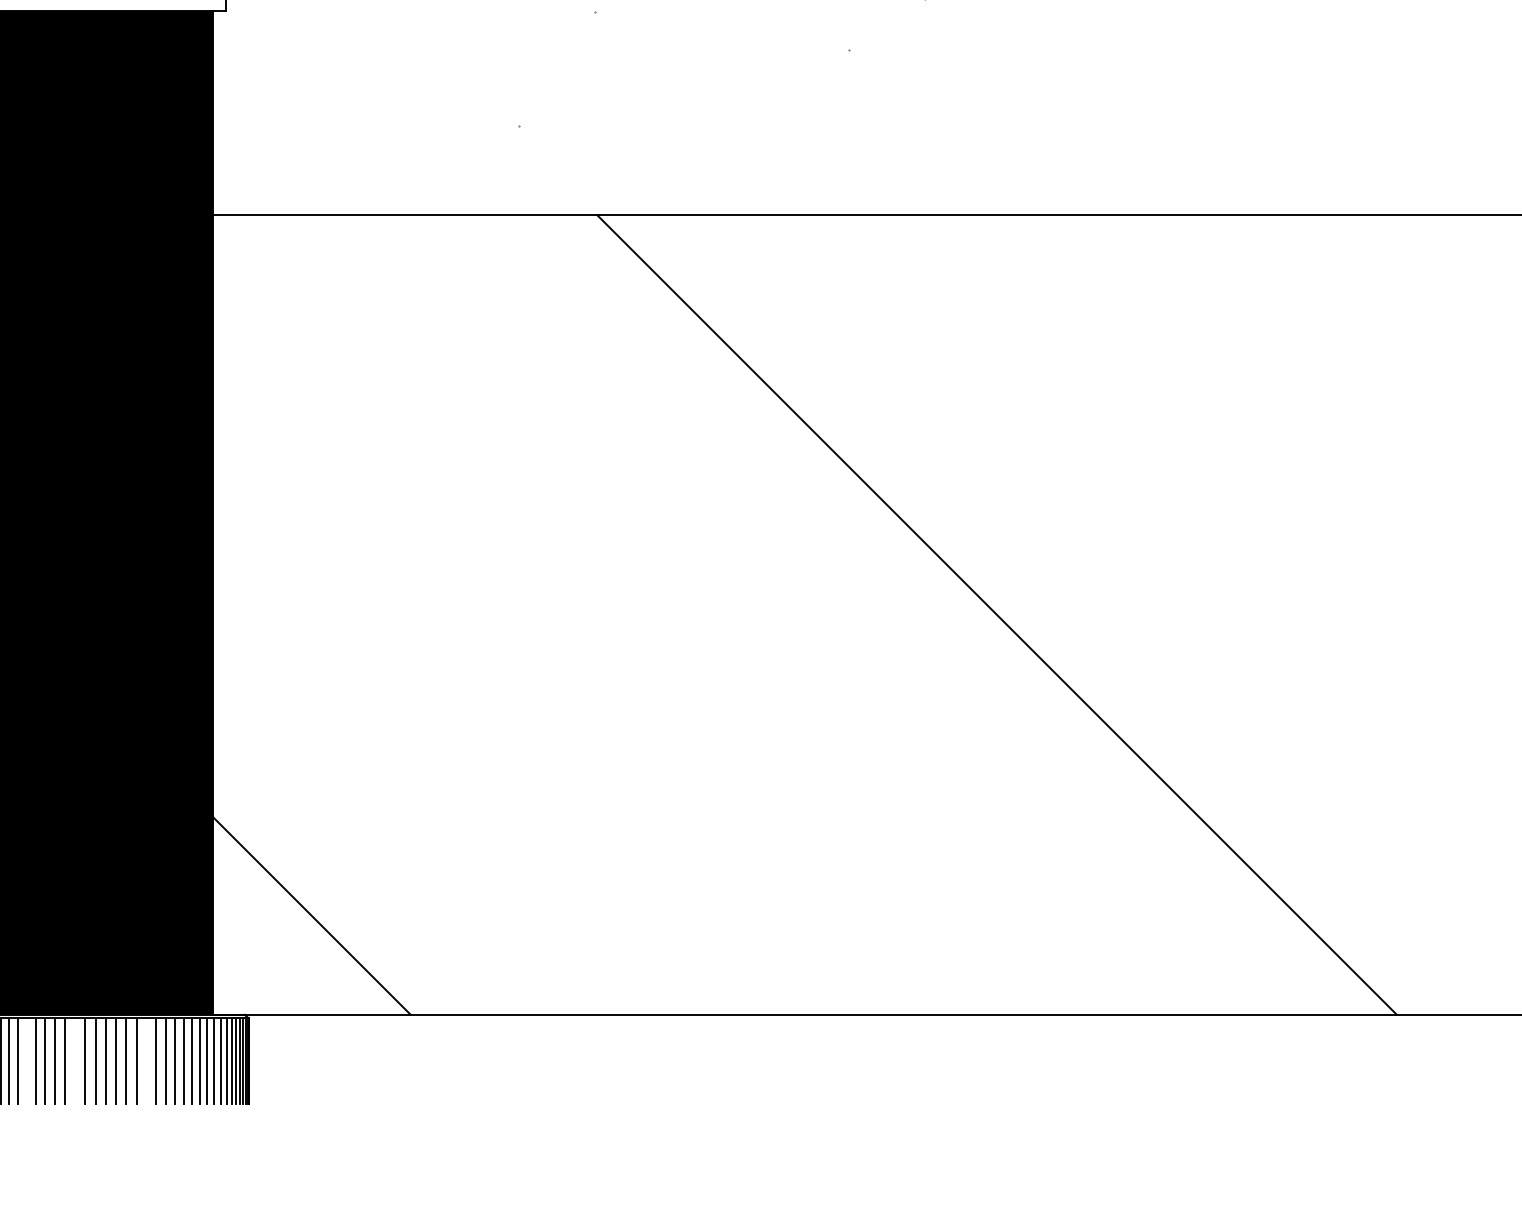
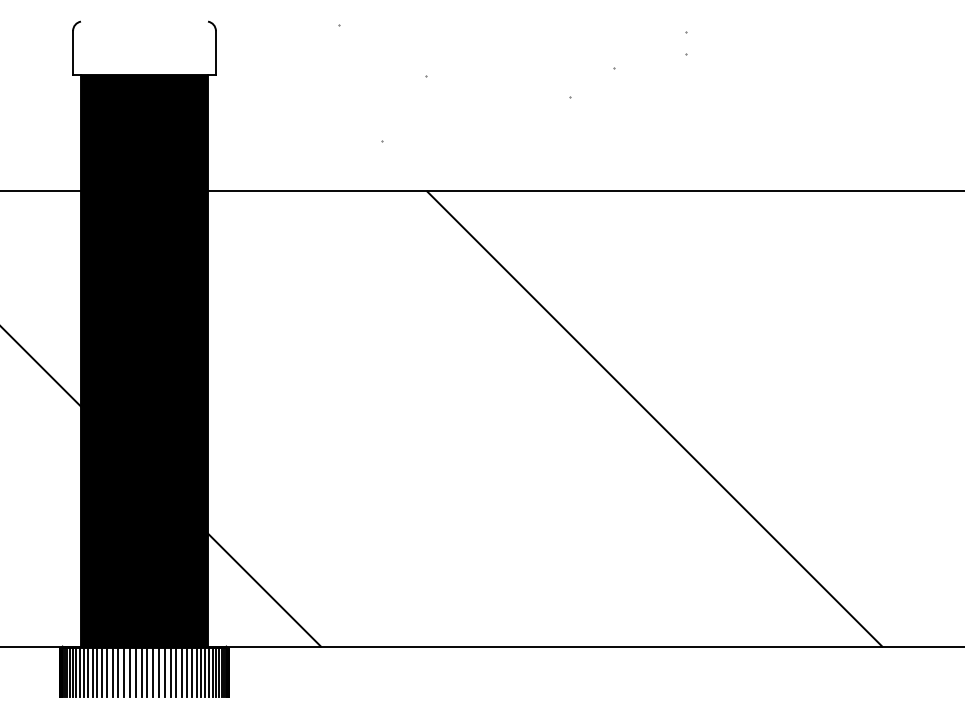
line: (26, 1062) -> (102, 673), added
line: (74, 1062) -> (129, 673), added
line: (146, 1062) -> (170, 673), added

